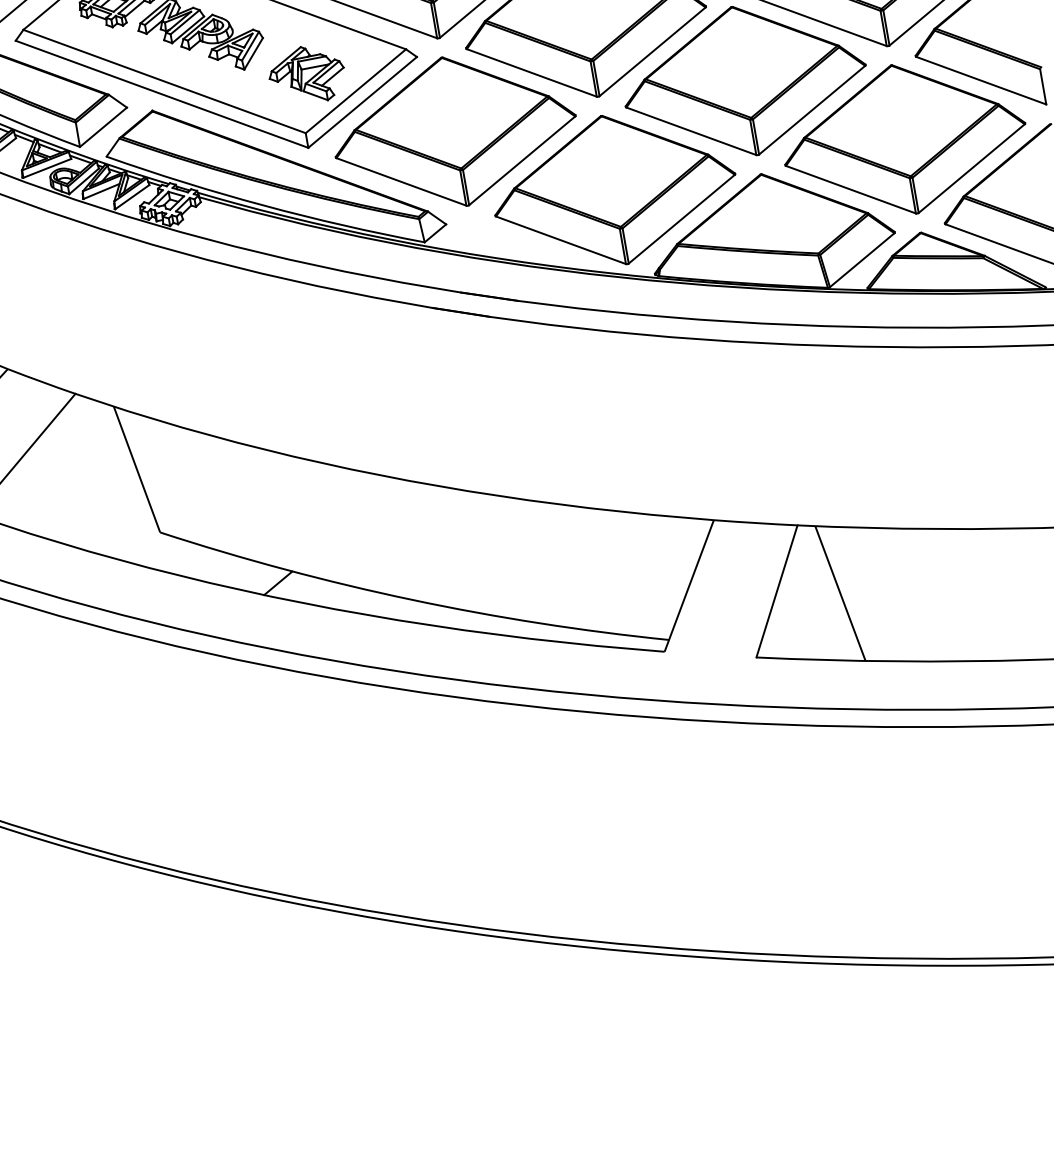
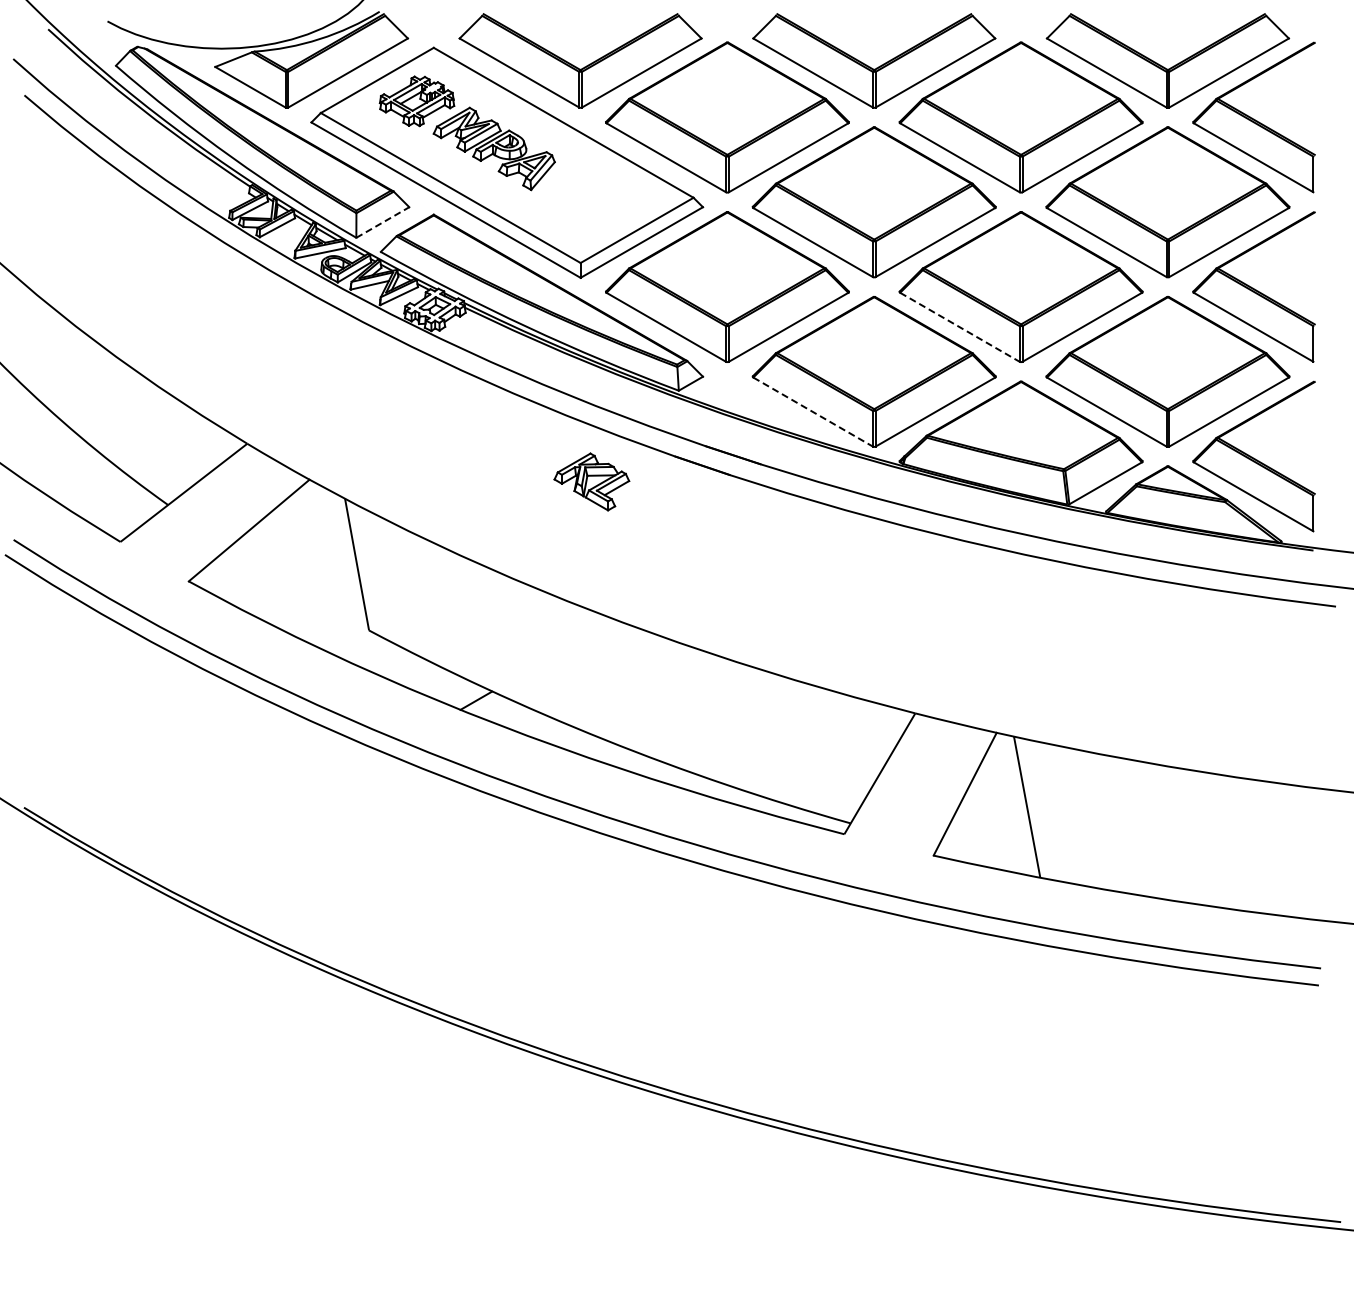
part: (306, 74) -> (591, 481), moved
line: (103, 127) -> (382, 222), solid -> dashed
line: (691, 131) -> (960, 327), solid -> dashed
line: (561, 240) -> (813, 412), solid -> dashed

